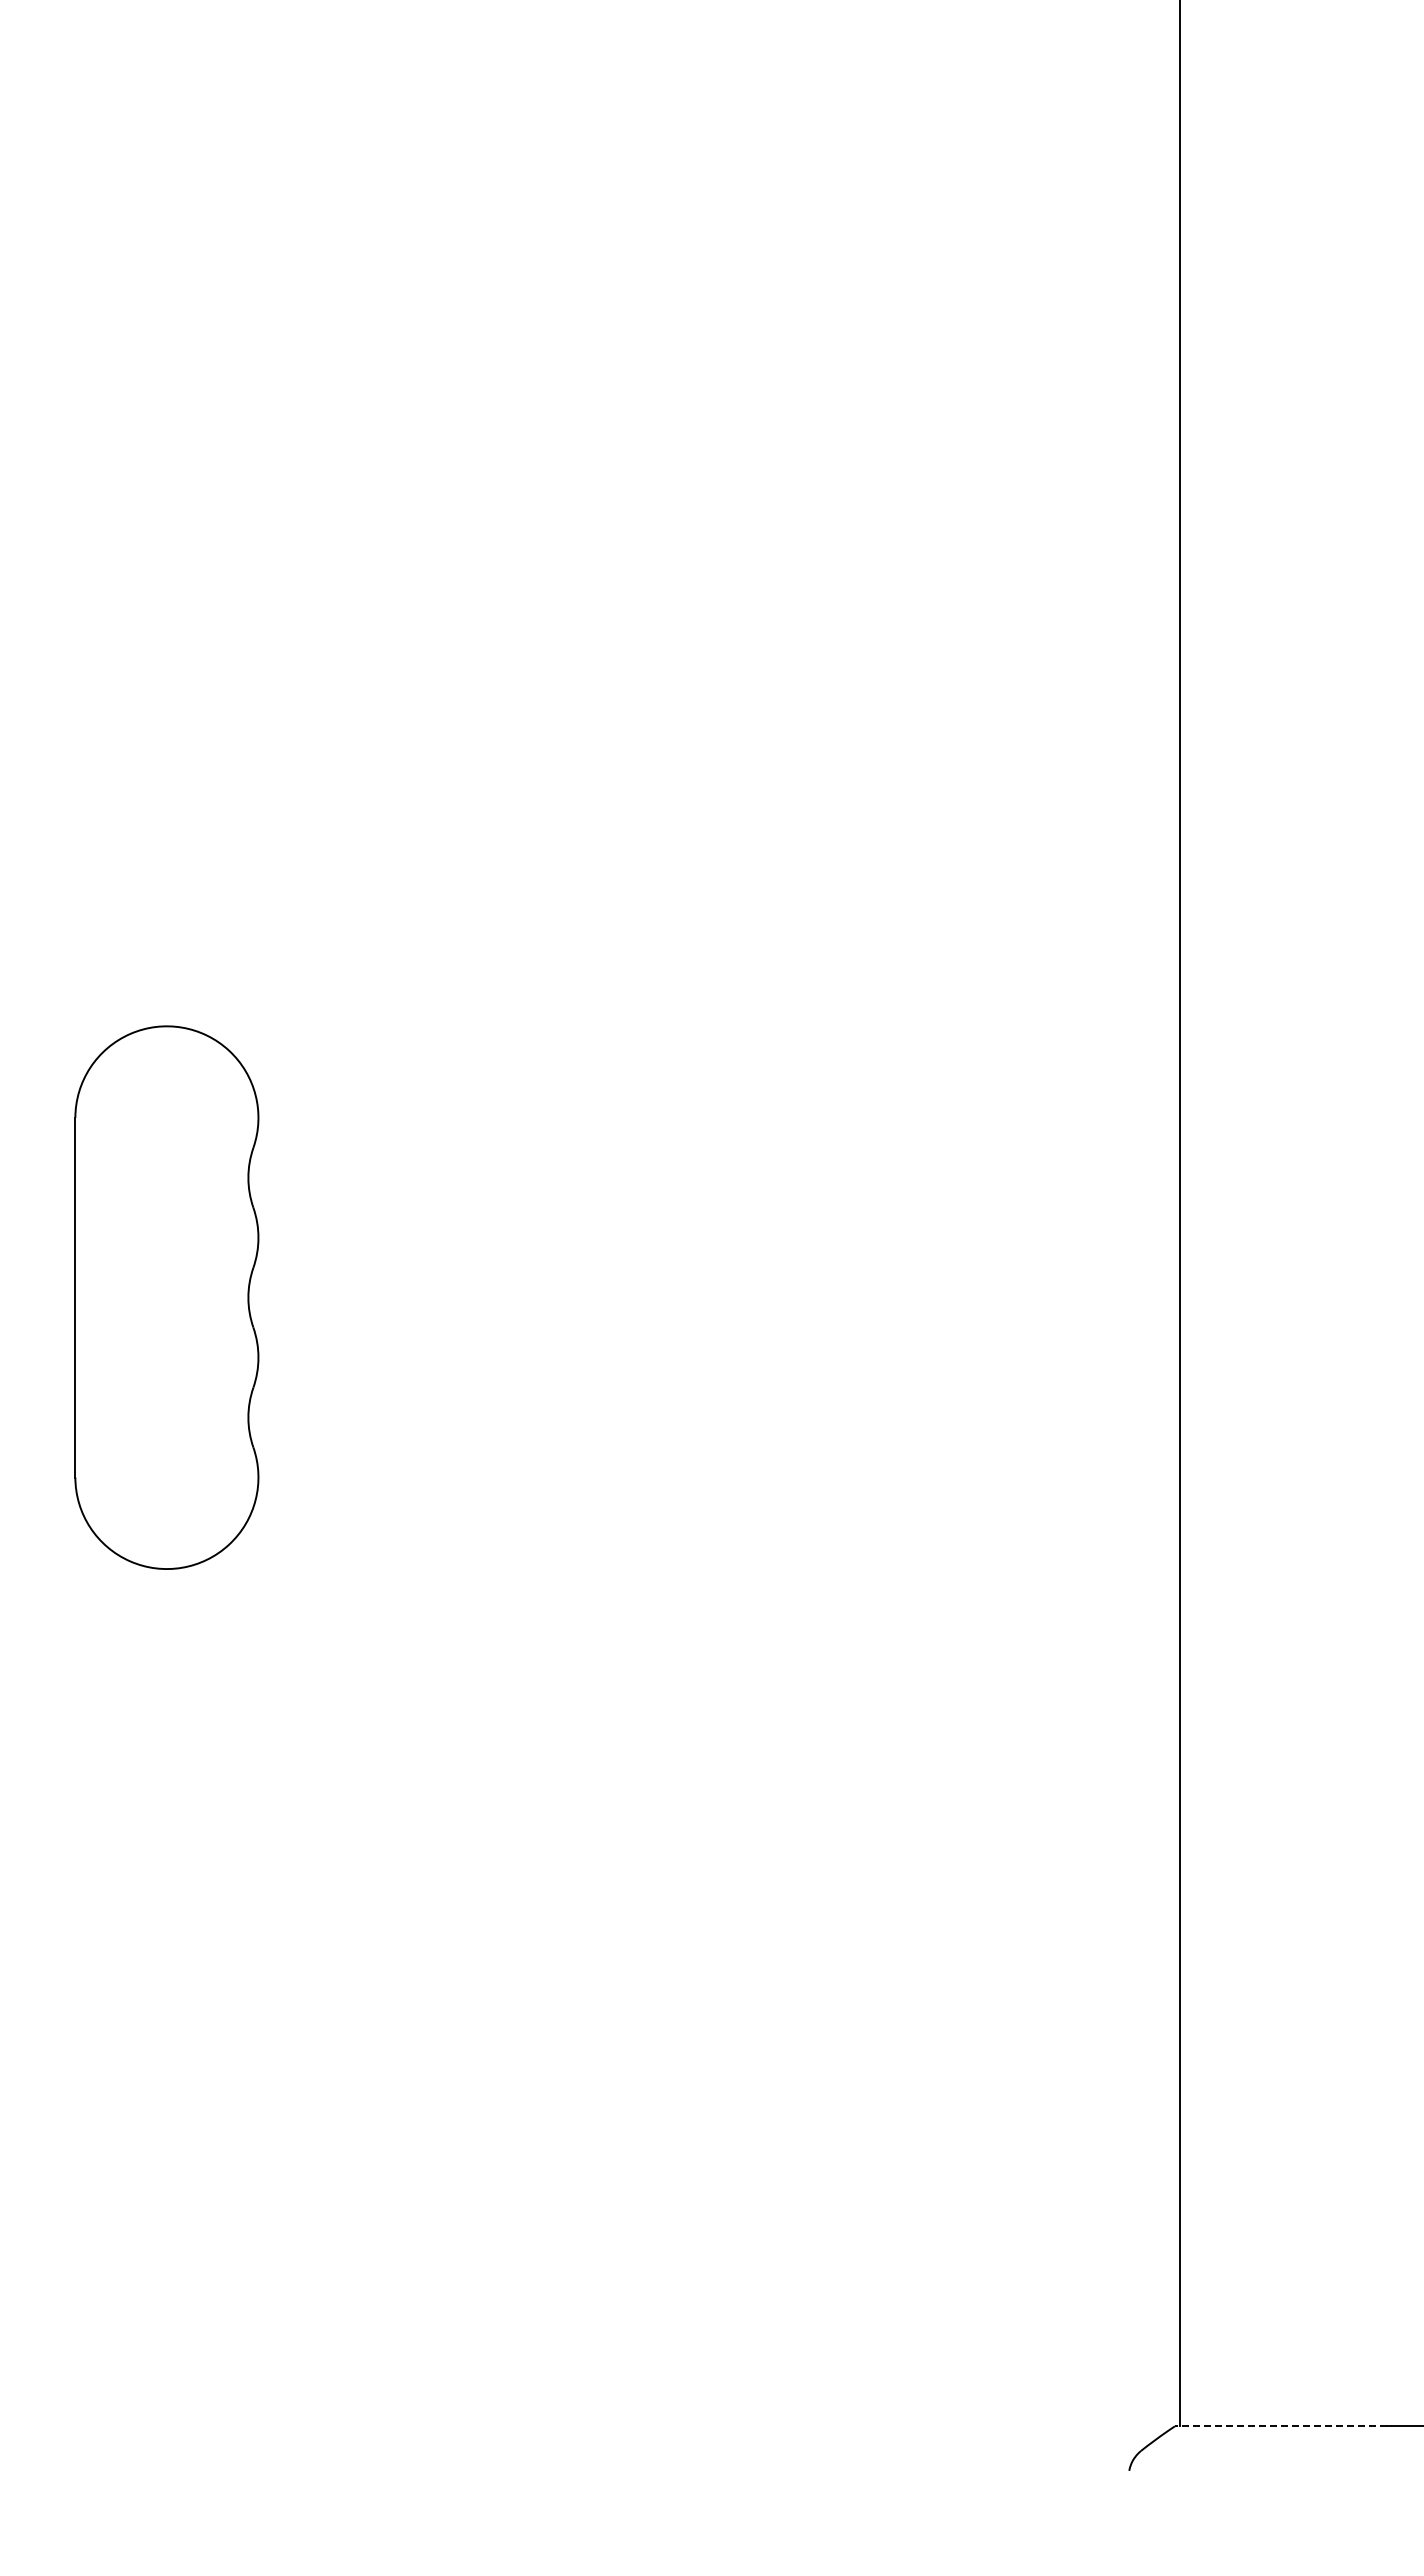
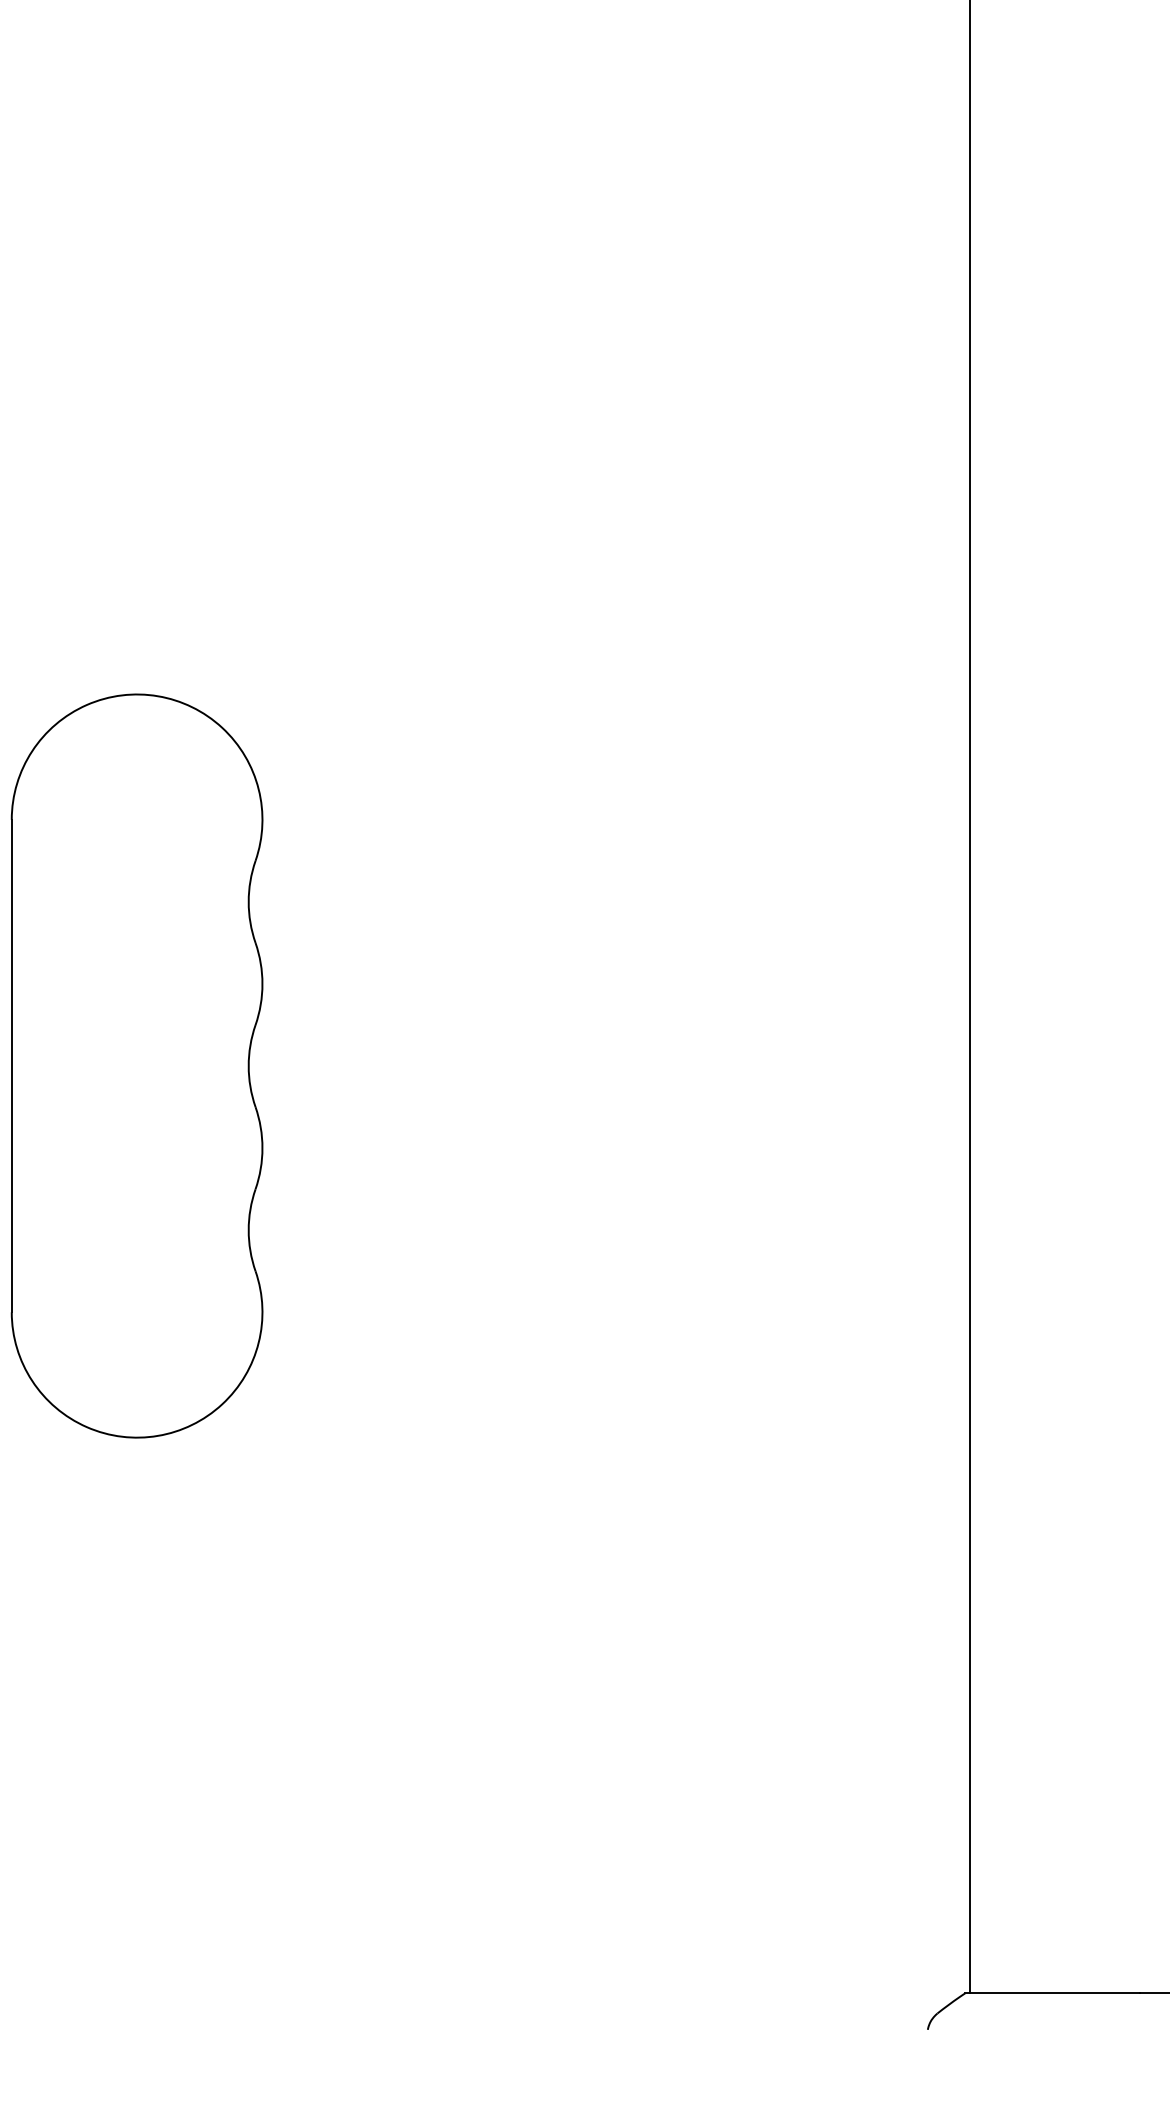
part: (166, 1297) -> (136, 1065), size x1.67
line: (1280, 2426) -> (1052, 1993), dashed -> solid

